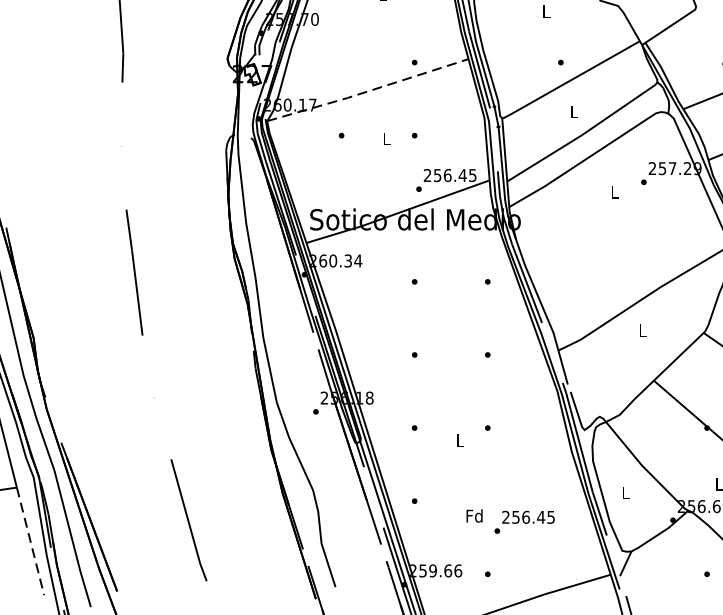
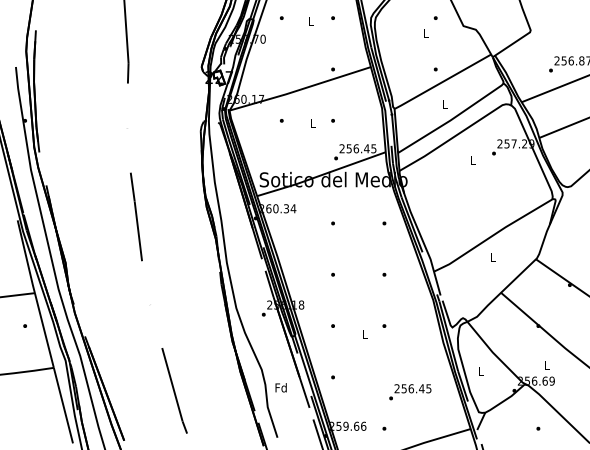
line: (368, 91) -> (300, 89), dashed -> solid
text: (473, 515) -> (280, 387), moved
line: (30, 541) -> (63, 405), dashed -> solid

